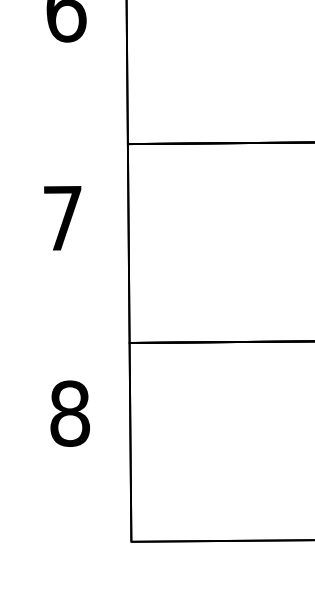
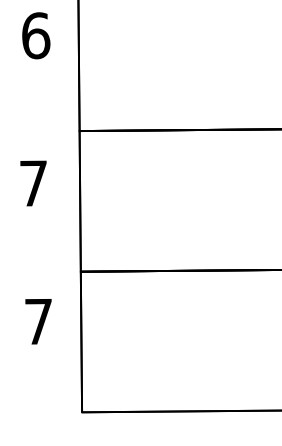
text: (69, 413) -> (38, 321), 8 -> 7

